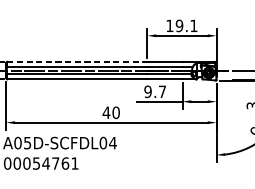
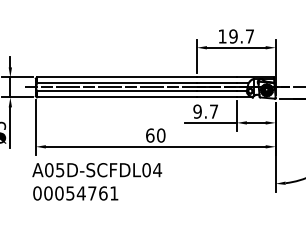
text: (193, 25) -> (249, 36), 19.1 -> 19.7
line: (77, 61) -> (117, 77), dashed -> solid
text: (105, 112) -> (149, 135), 40 -> 60

